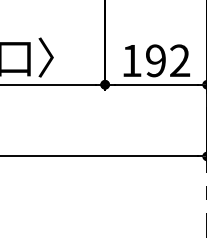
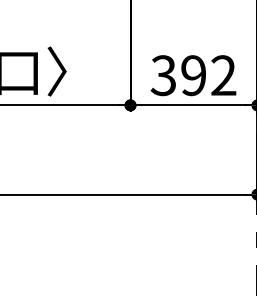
text: (130, 60) -> (162, 75), 192 -> 392

